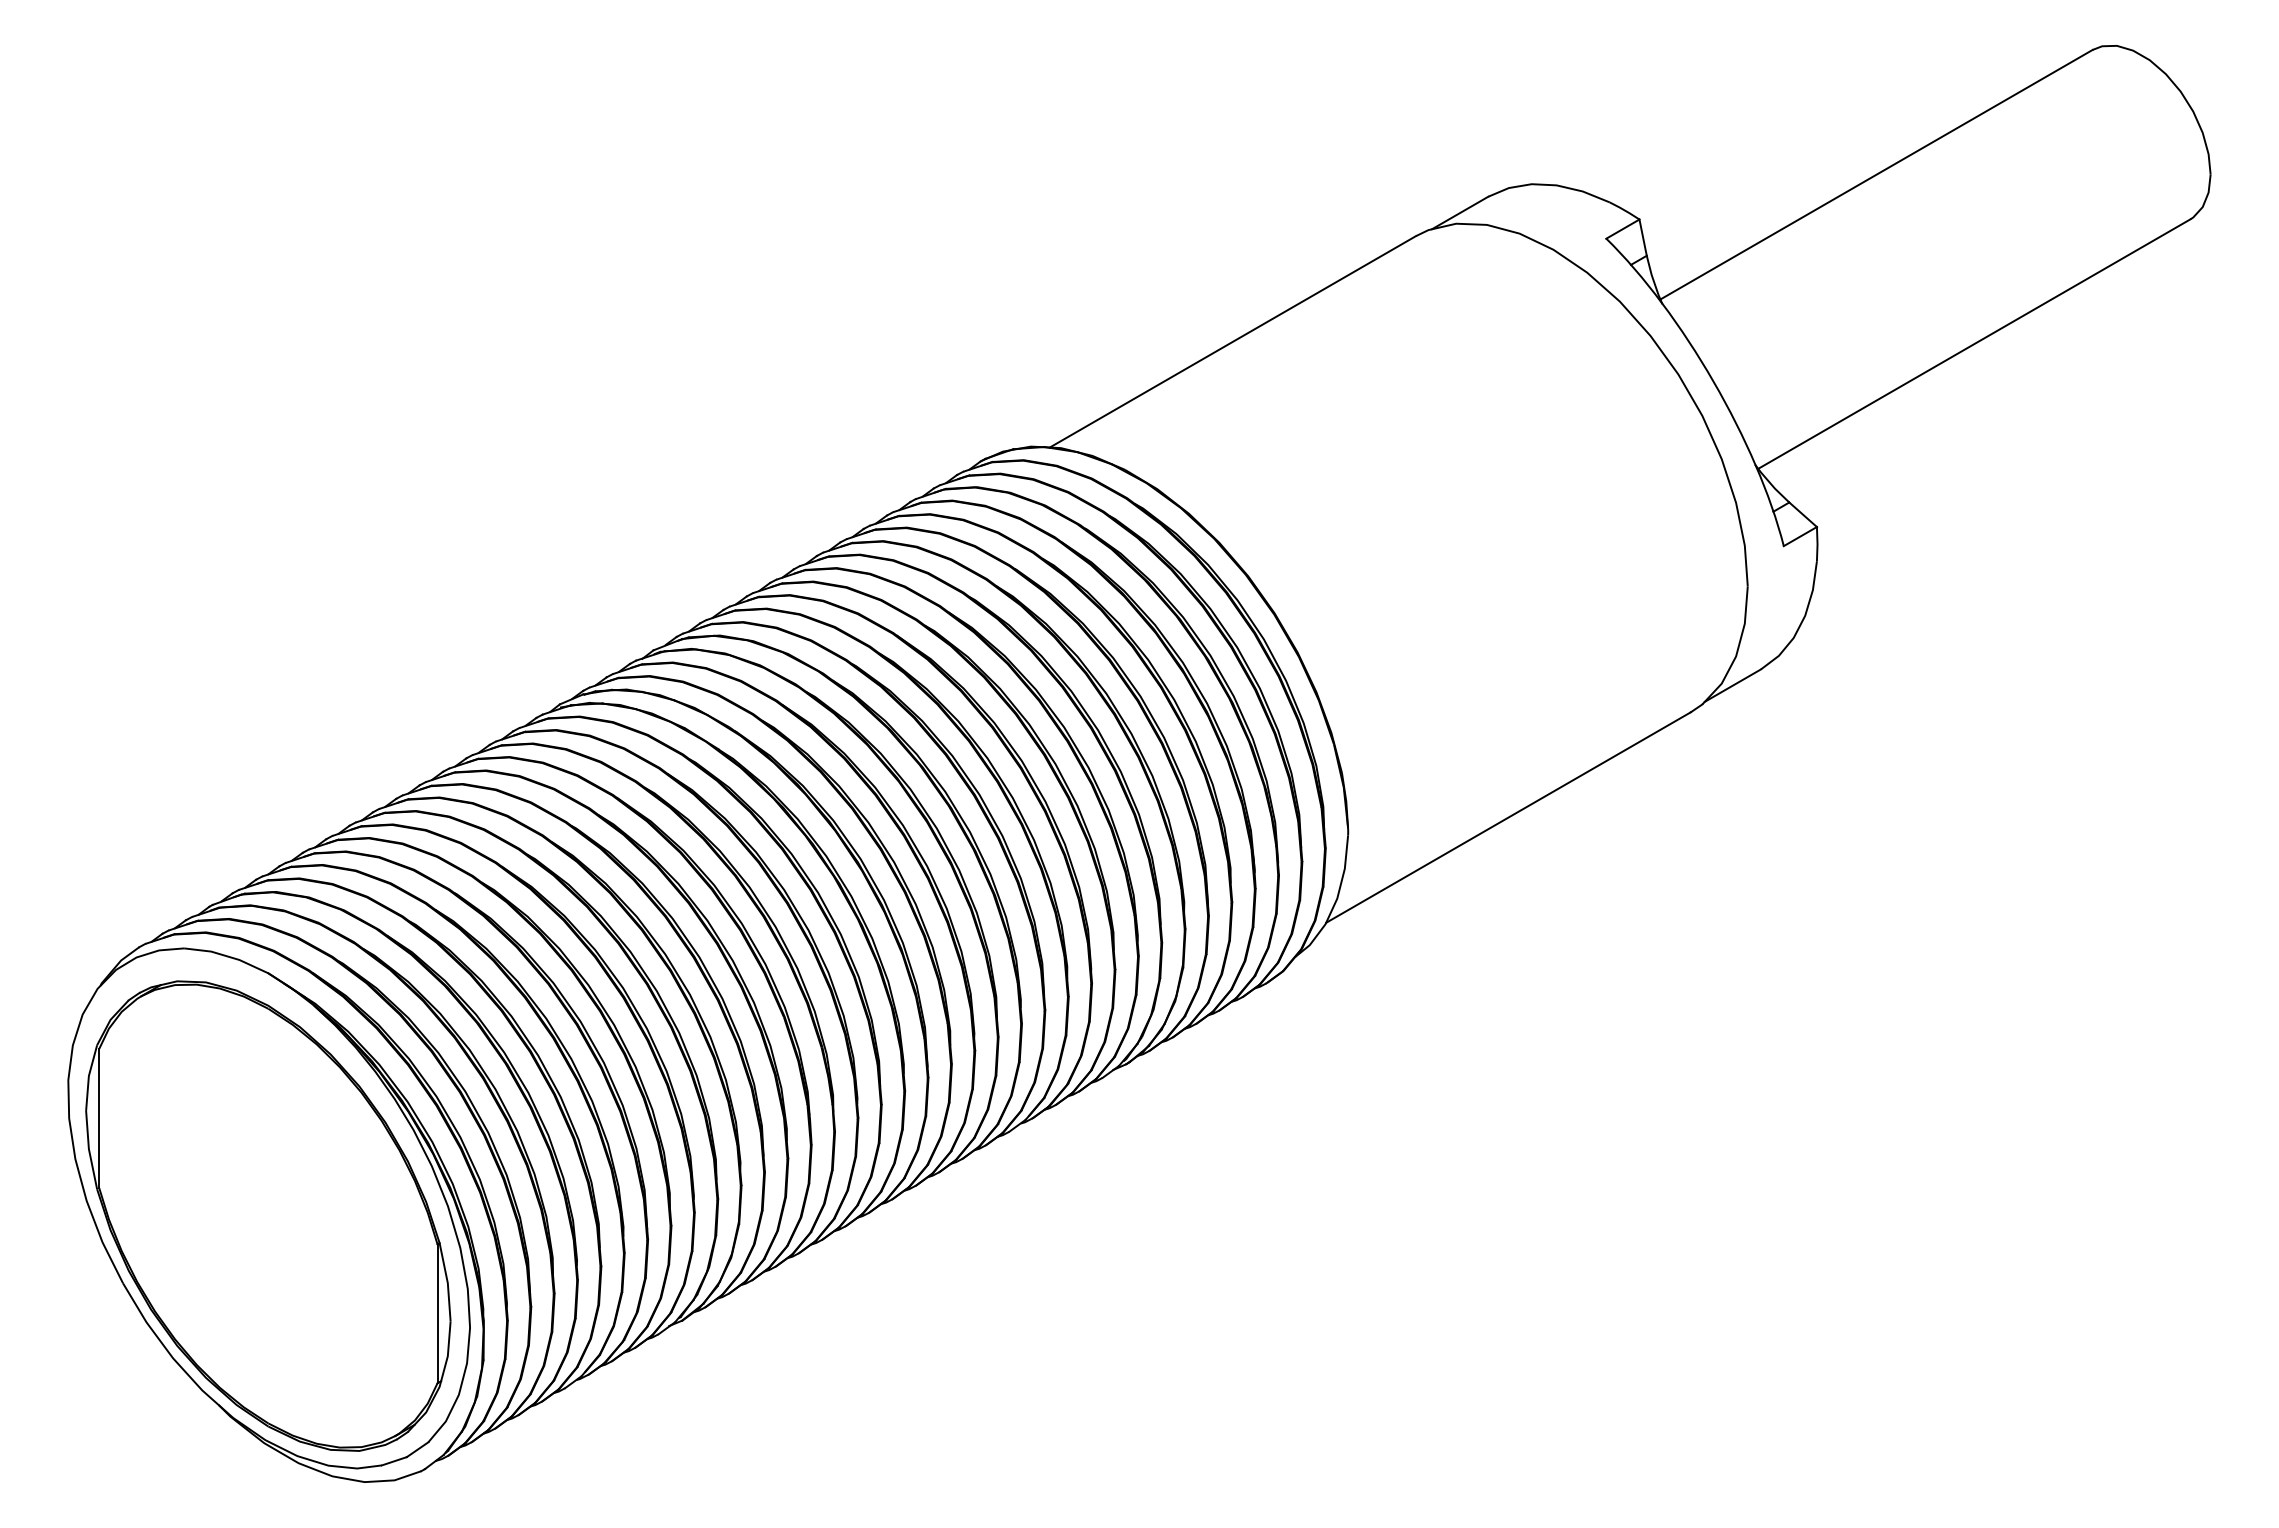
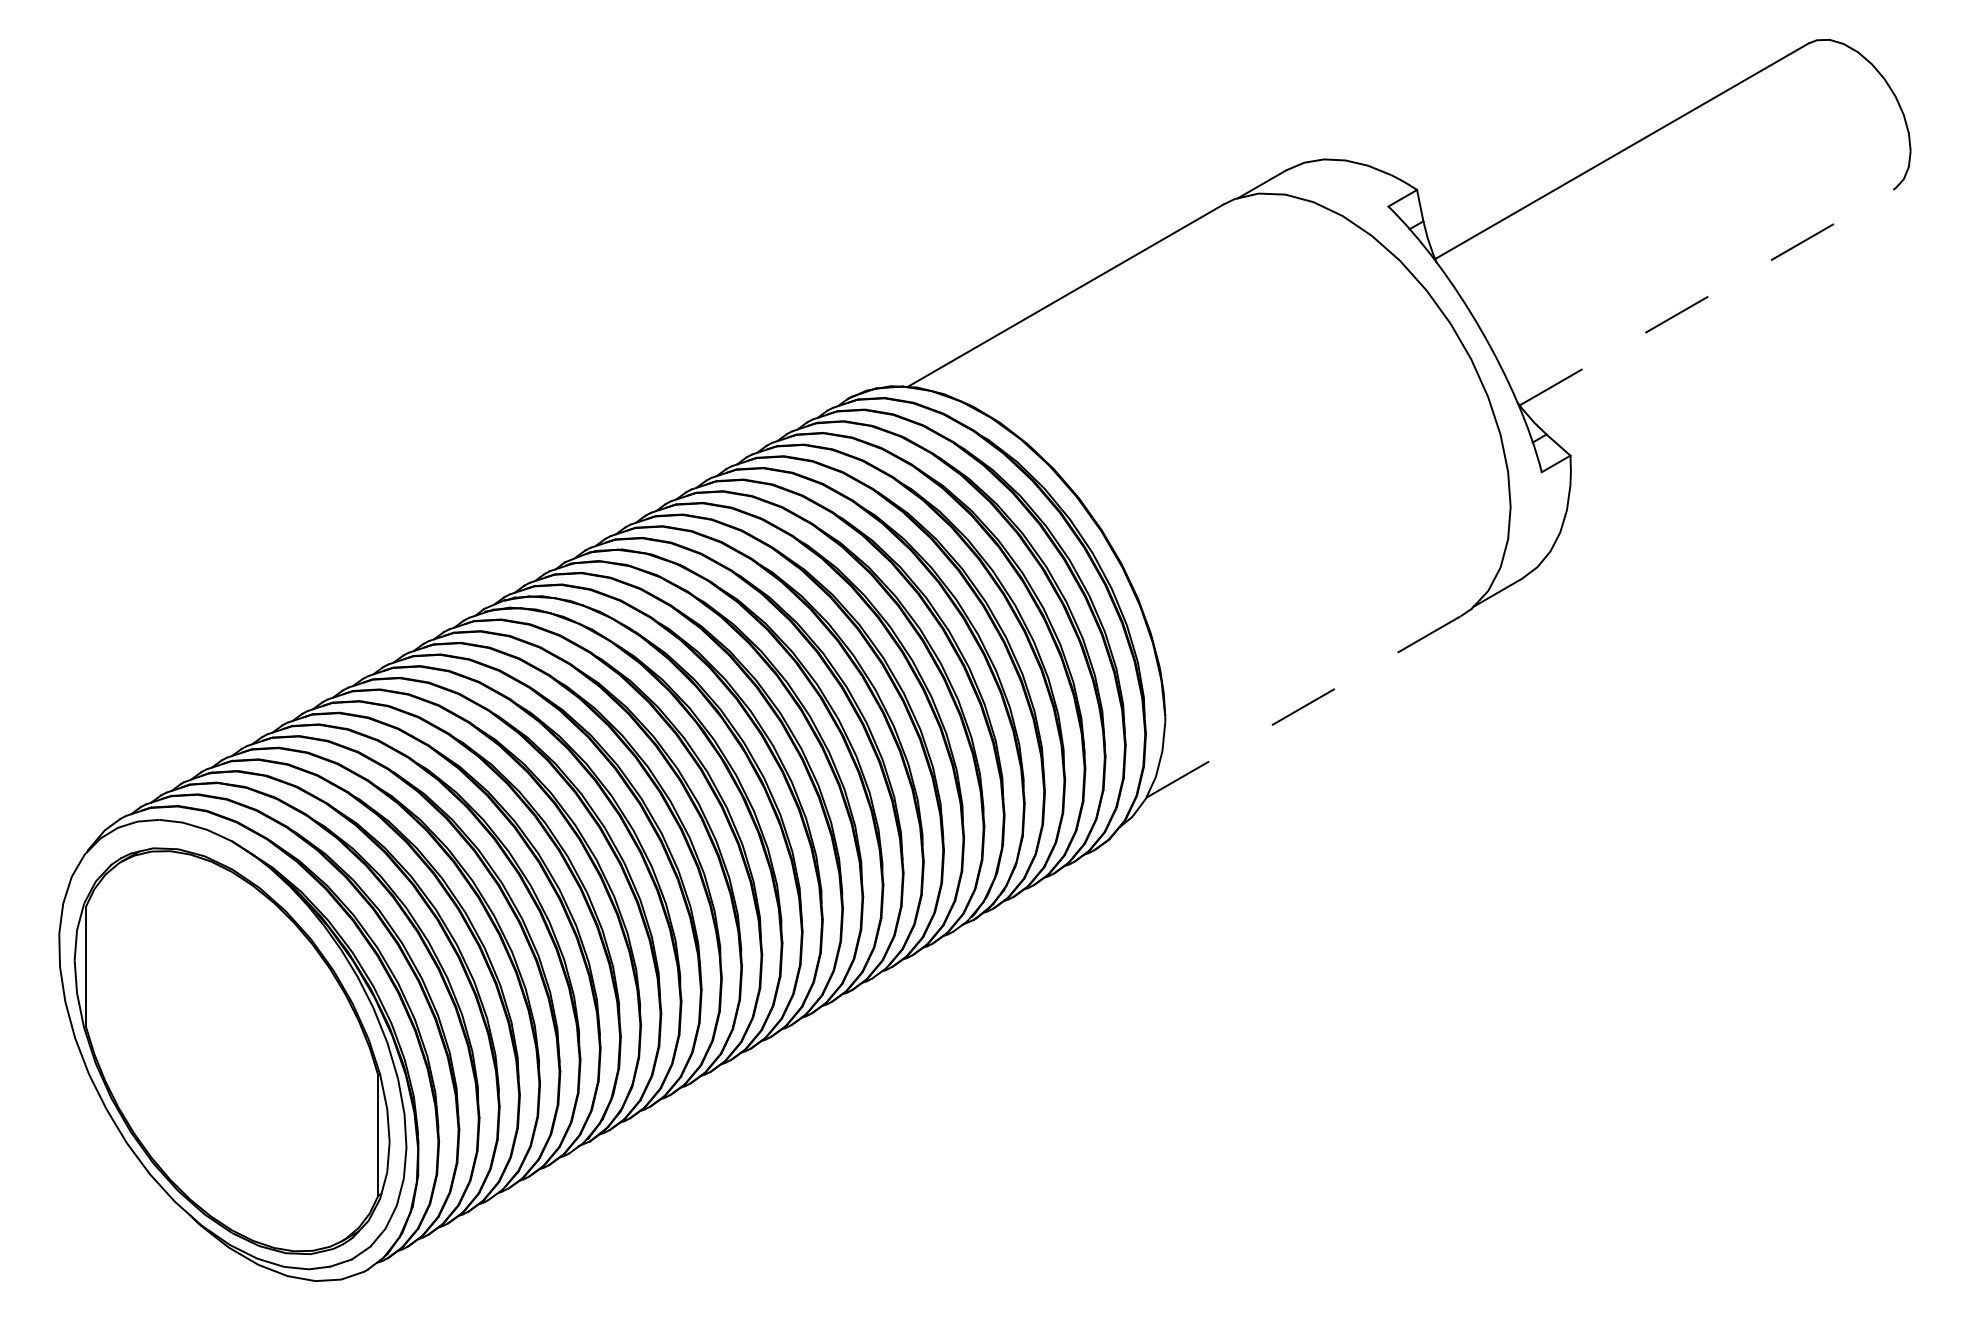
line: (1974, 343) -> (1706, 297), solid -> dashed
line: (1508, 817) -> (1303, 706), solid -> dashed

